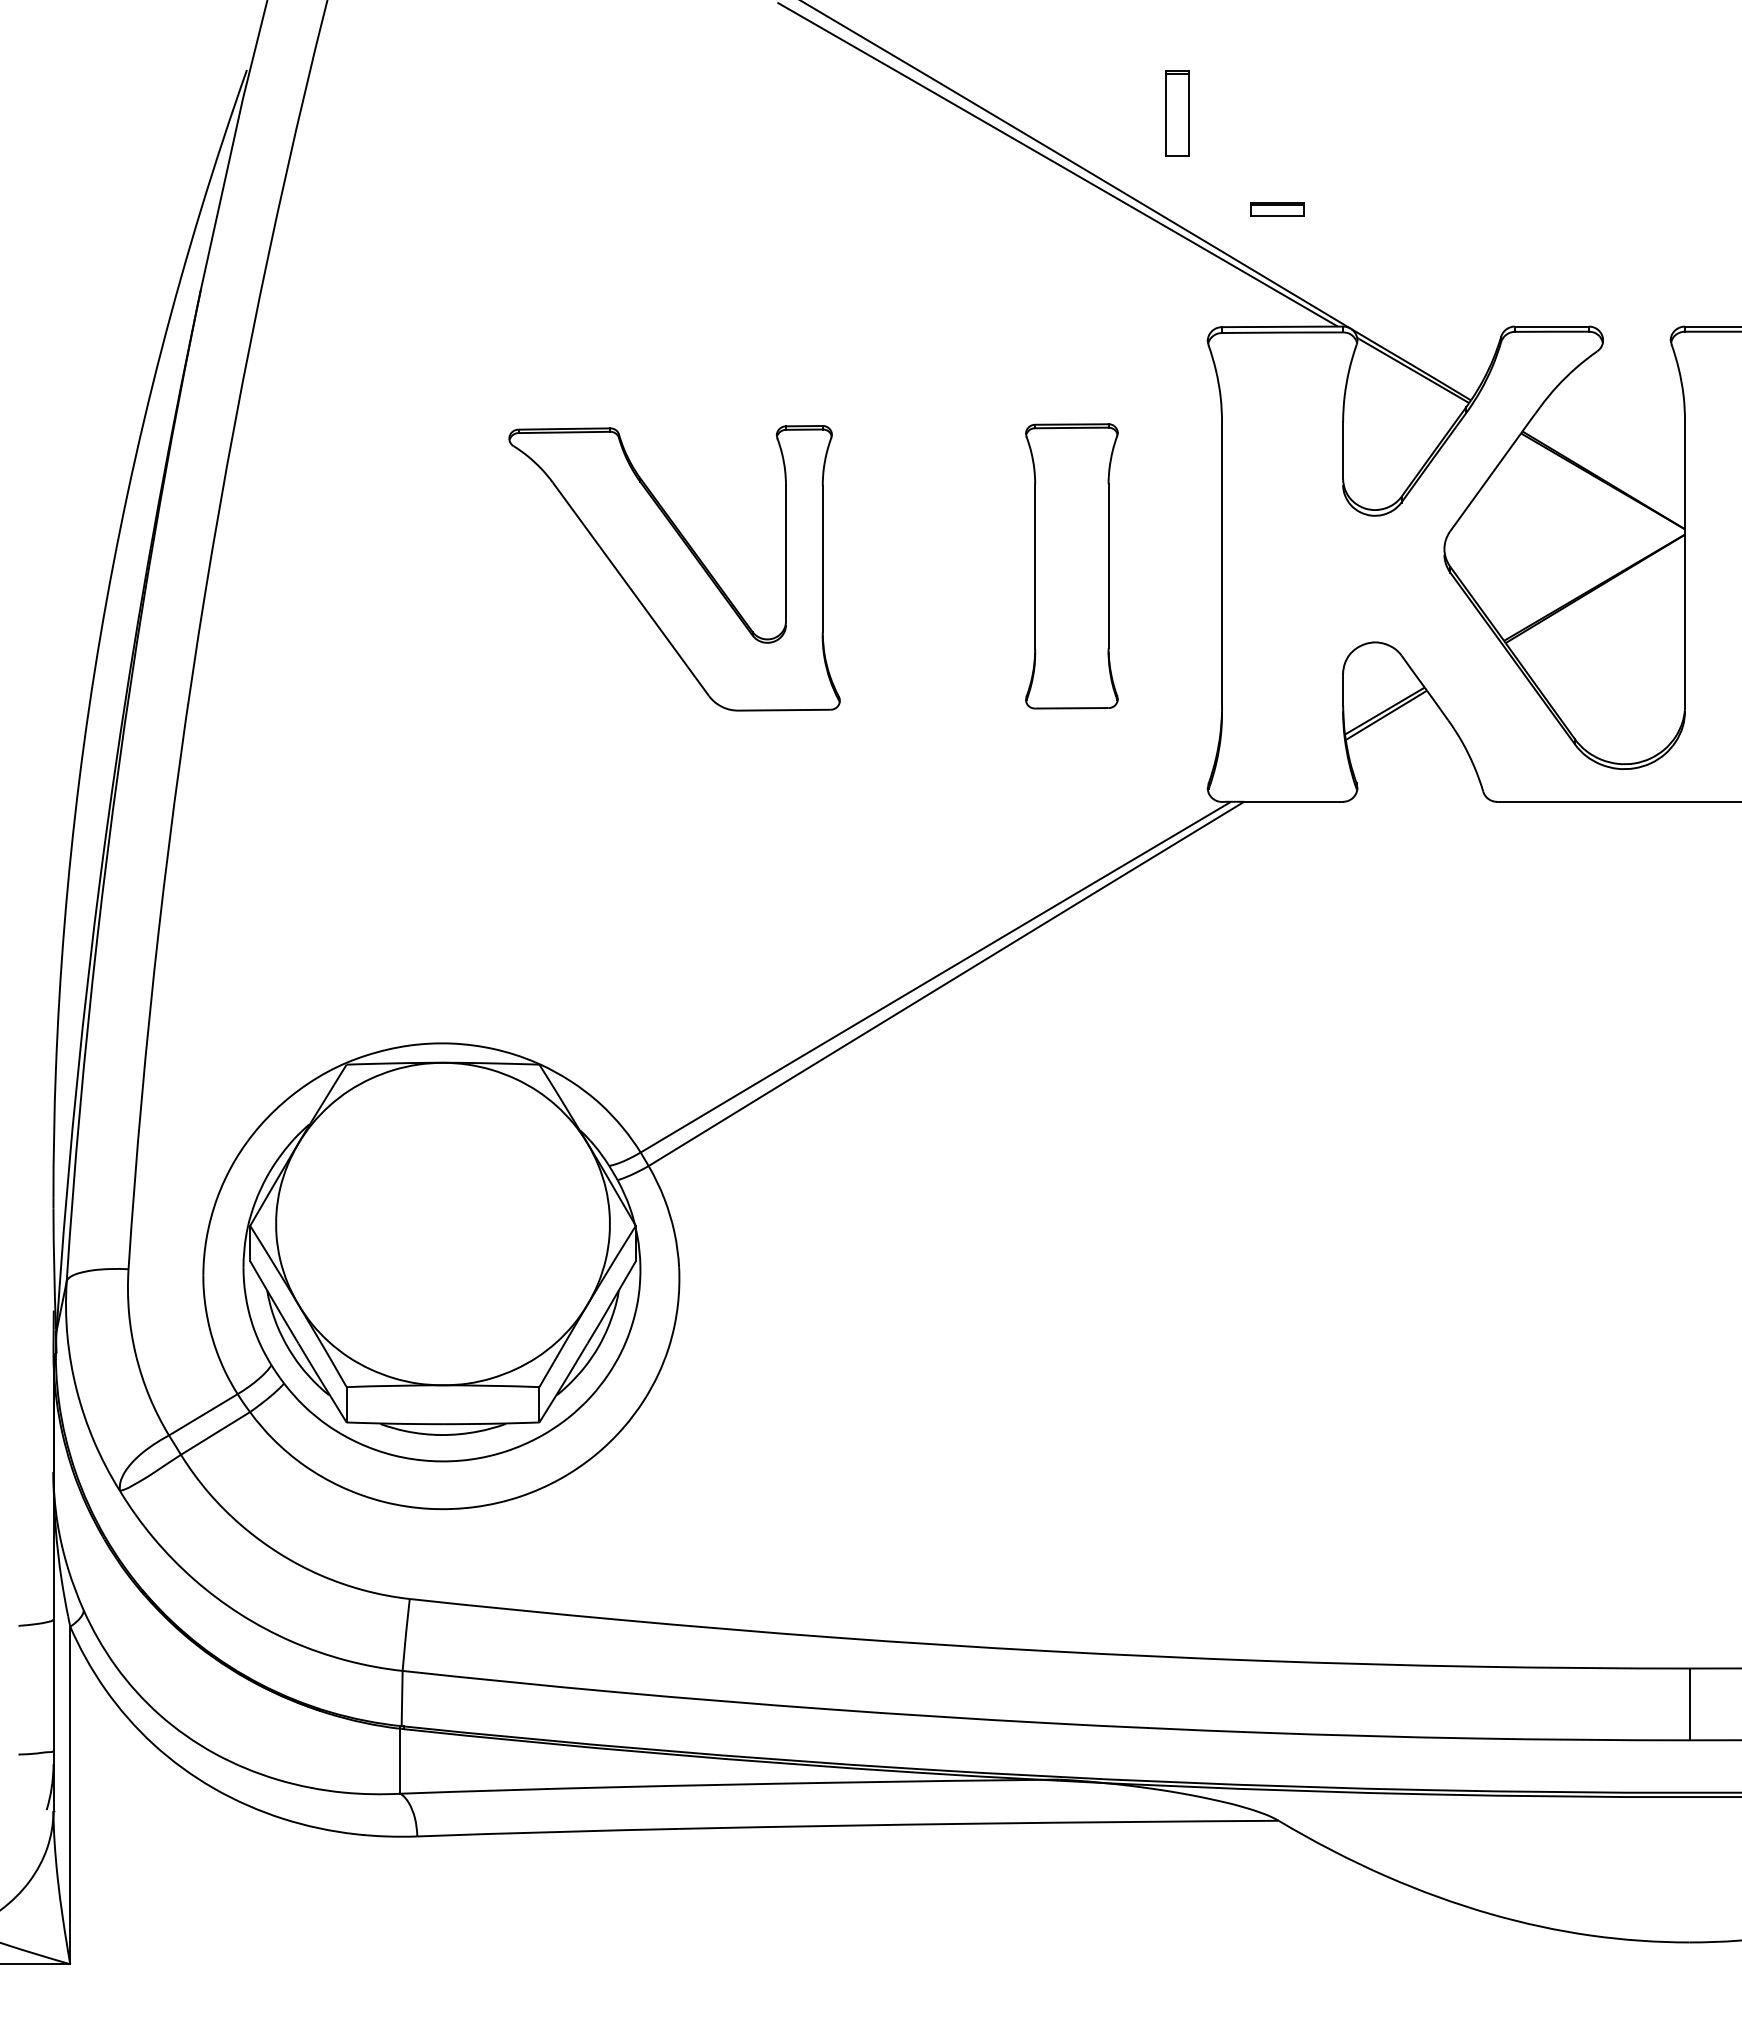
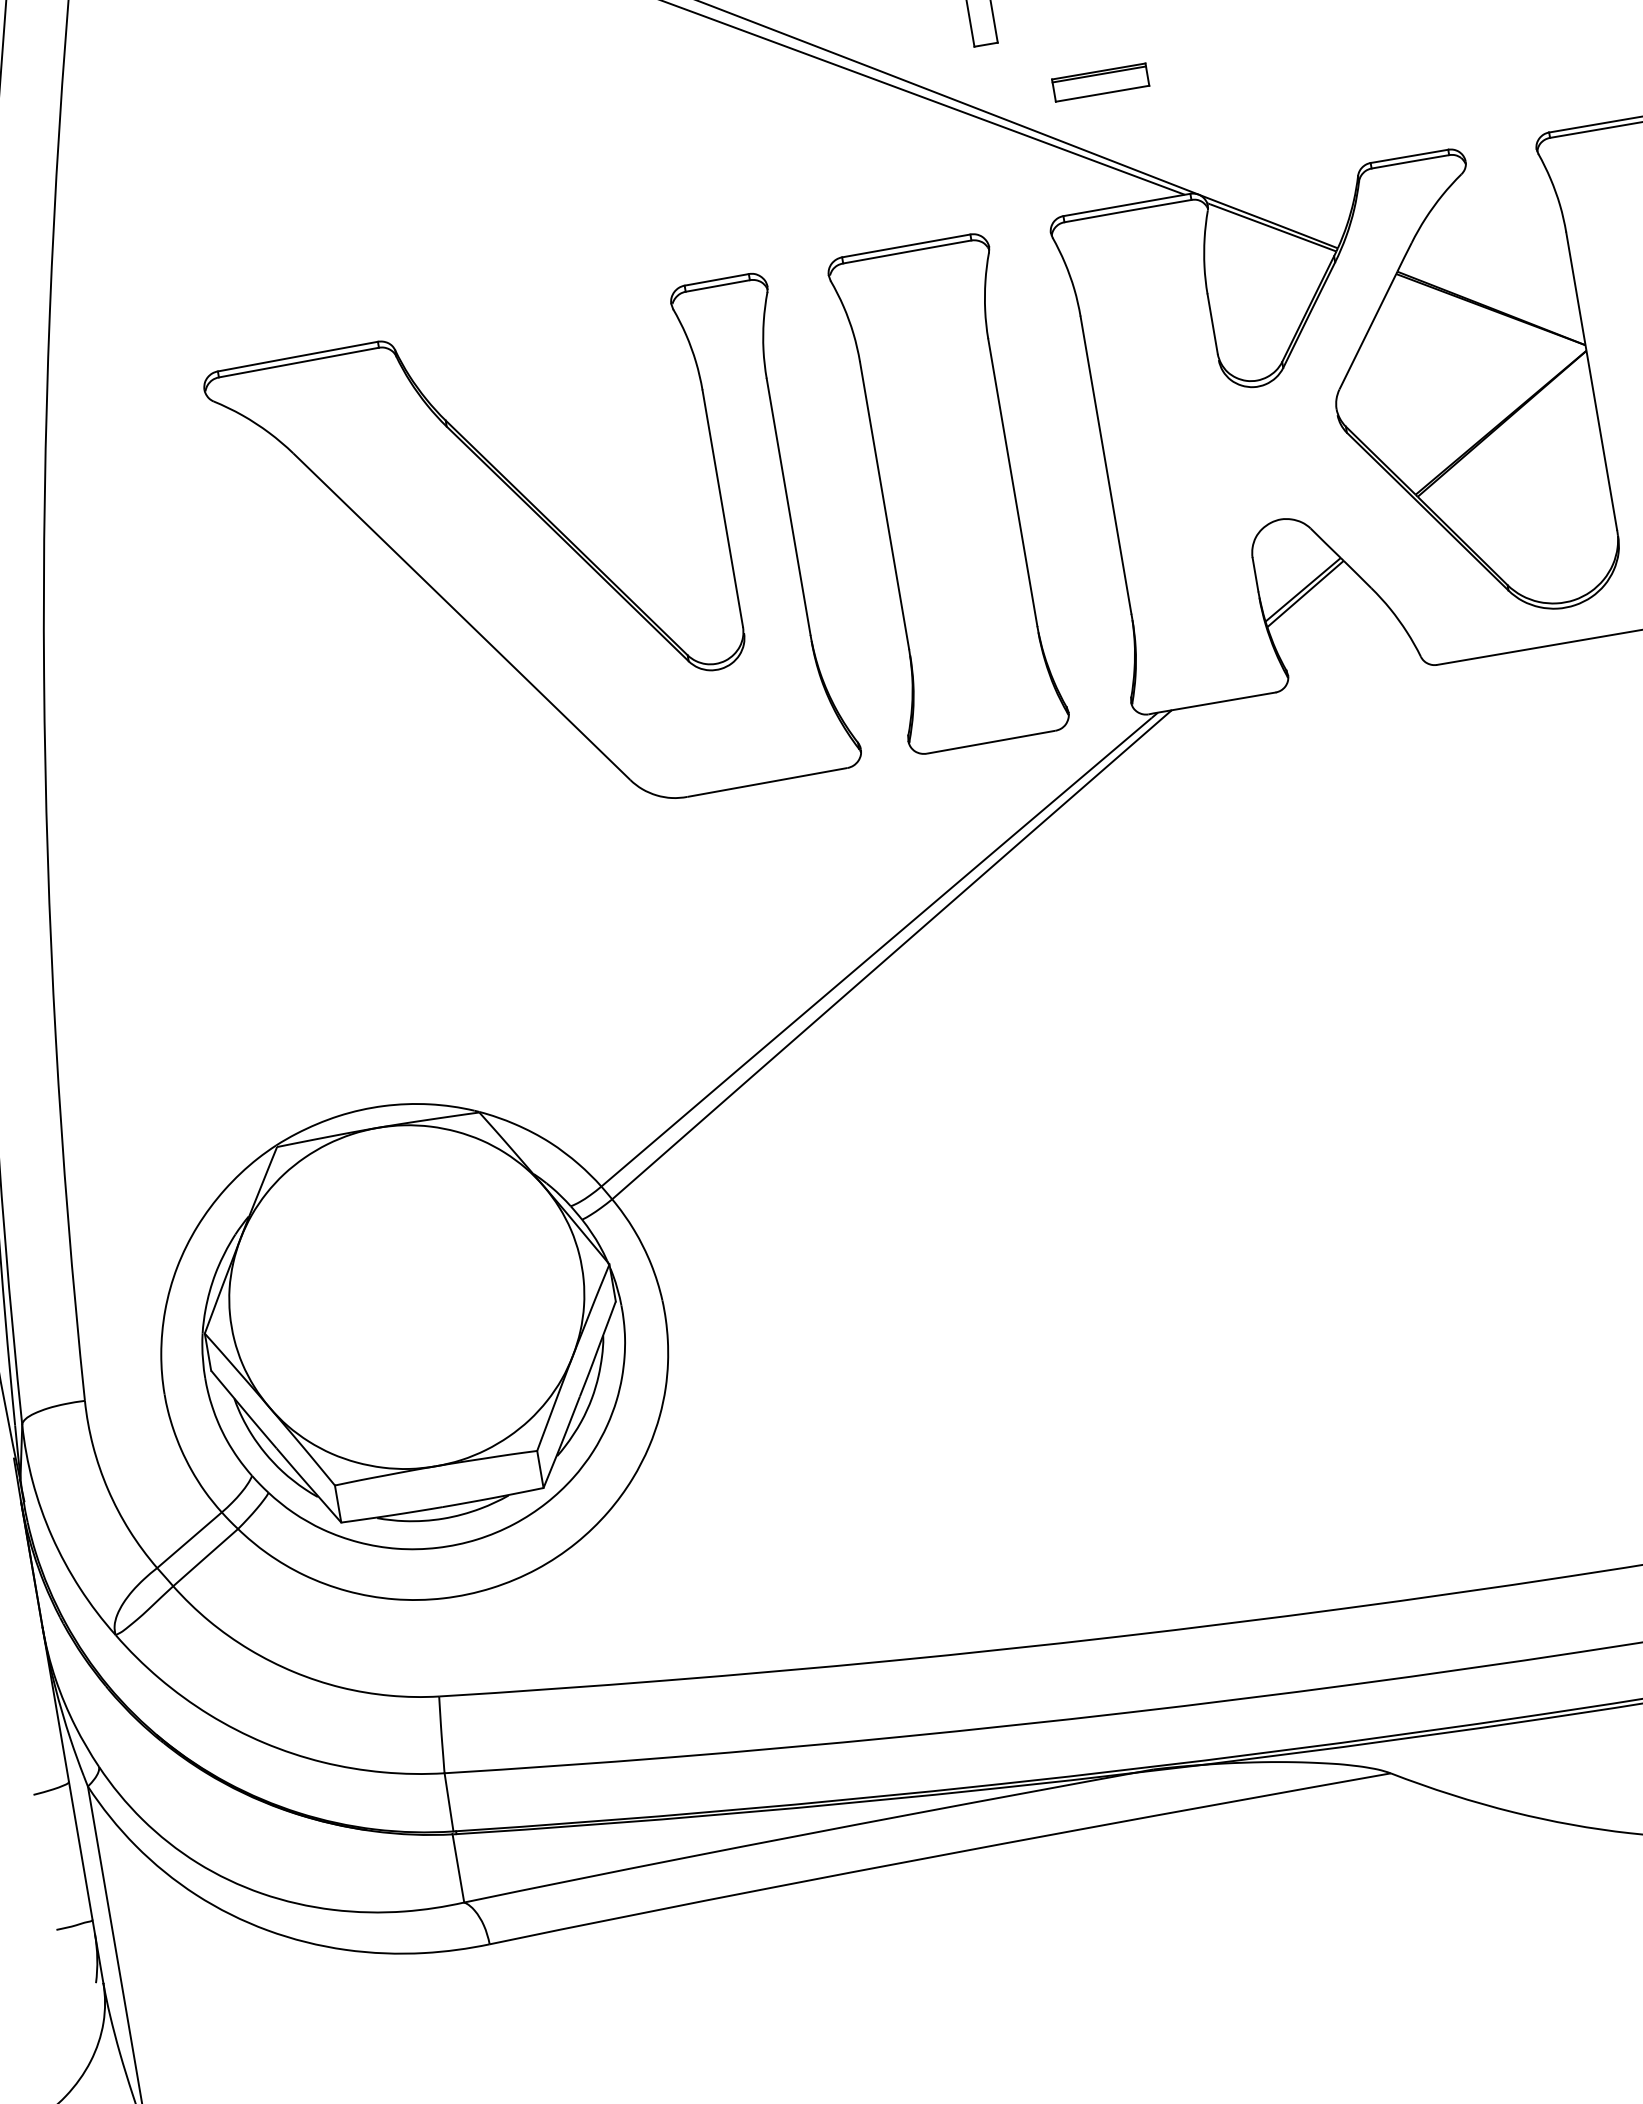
part: (1277, 209) -> (1100, 82), size x1.67
part: (1071, 566) -> (948, 494), size x1.67
part: (674, 568) -> (532, 567), size x1.67

